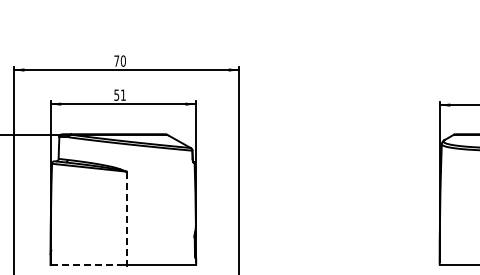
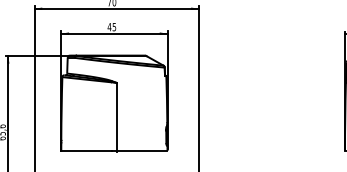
text: (119, 94) -> (111, 26), 51 -> 45
line: (126, 218) -> (116, 117), dashed -> solid
line: (85, 265) -> (86, 151), dashed -> solid

